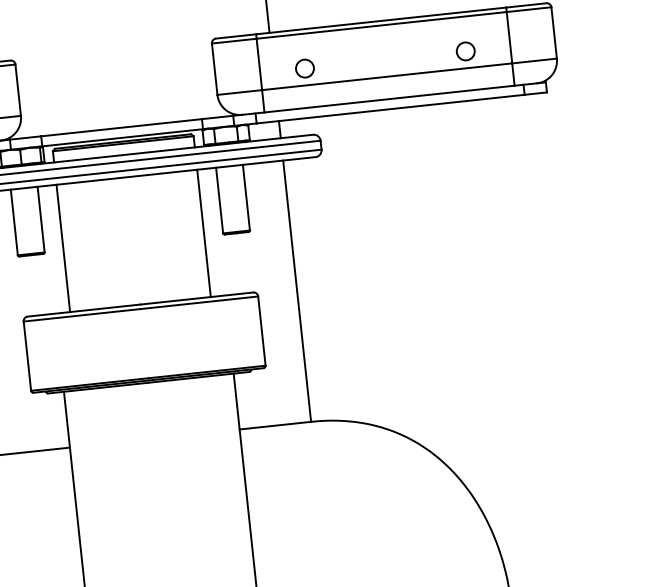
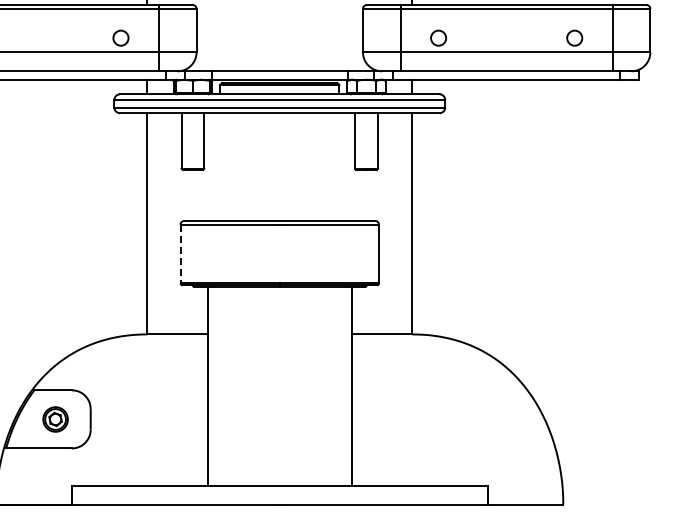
line: (204, 232) -> (339, 166), removed
line: (63, 247) -> (220, 166), removed
line: (27, 356) -> (180, 254), solid -> dashed

